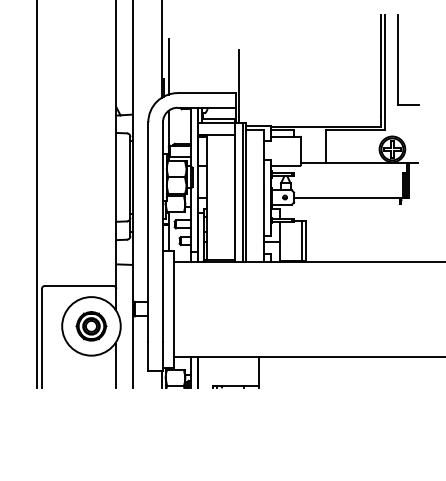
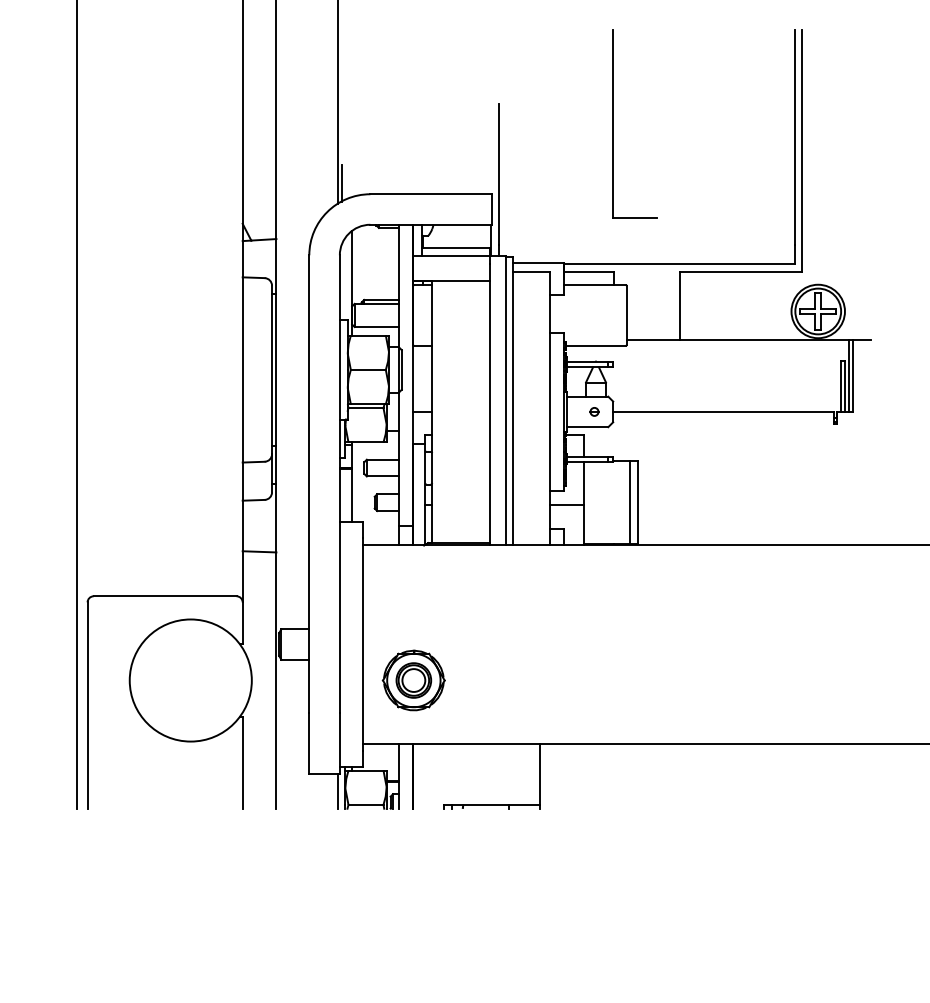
part: (398, 59) -> (614, 124), moved
line: (168, 66) -> (351, 138), removed
part: (91, 326) -> (413, 680), moved

